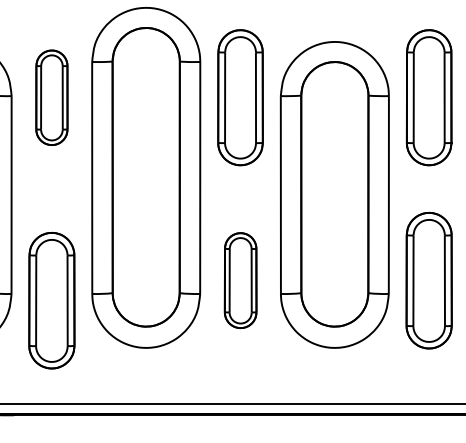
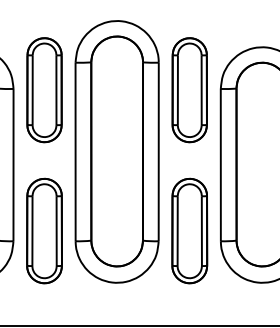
part: (51, 97) -> (44, 90), size x1.43
part: (240, 280) -> (189, 230), size x1.43
part: (51, 300) -> (44, 230), moved

